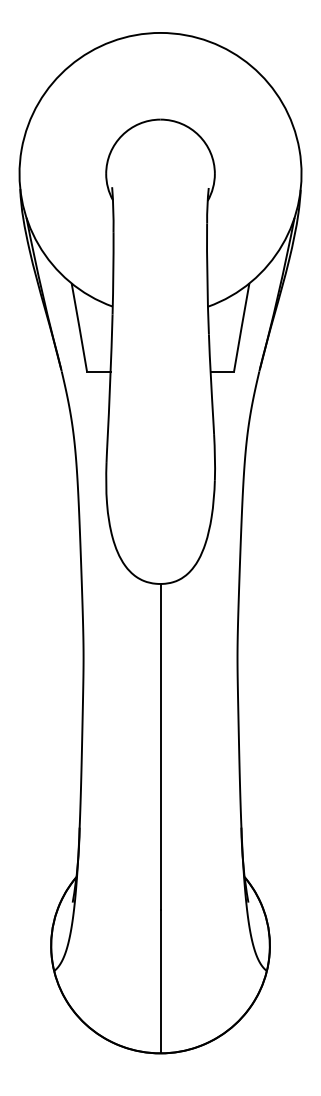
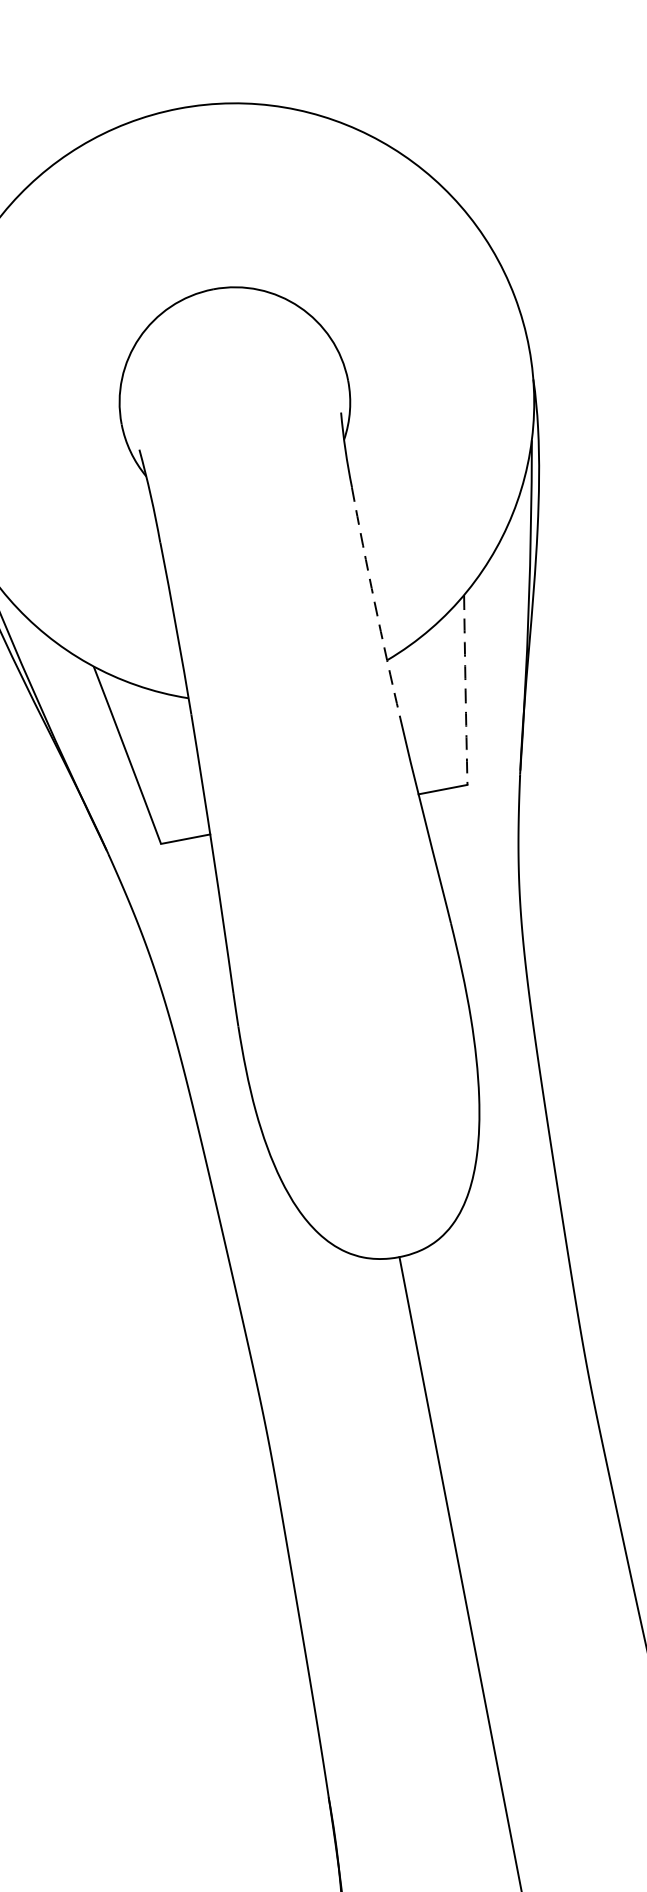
arc: (207, 279) -> (375, 603), solid -> dashed
arc: (241, 327) -> (465, 690), solid -> dashed

